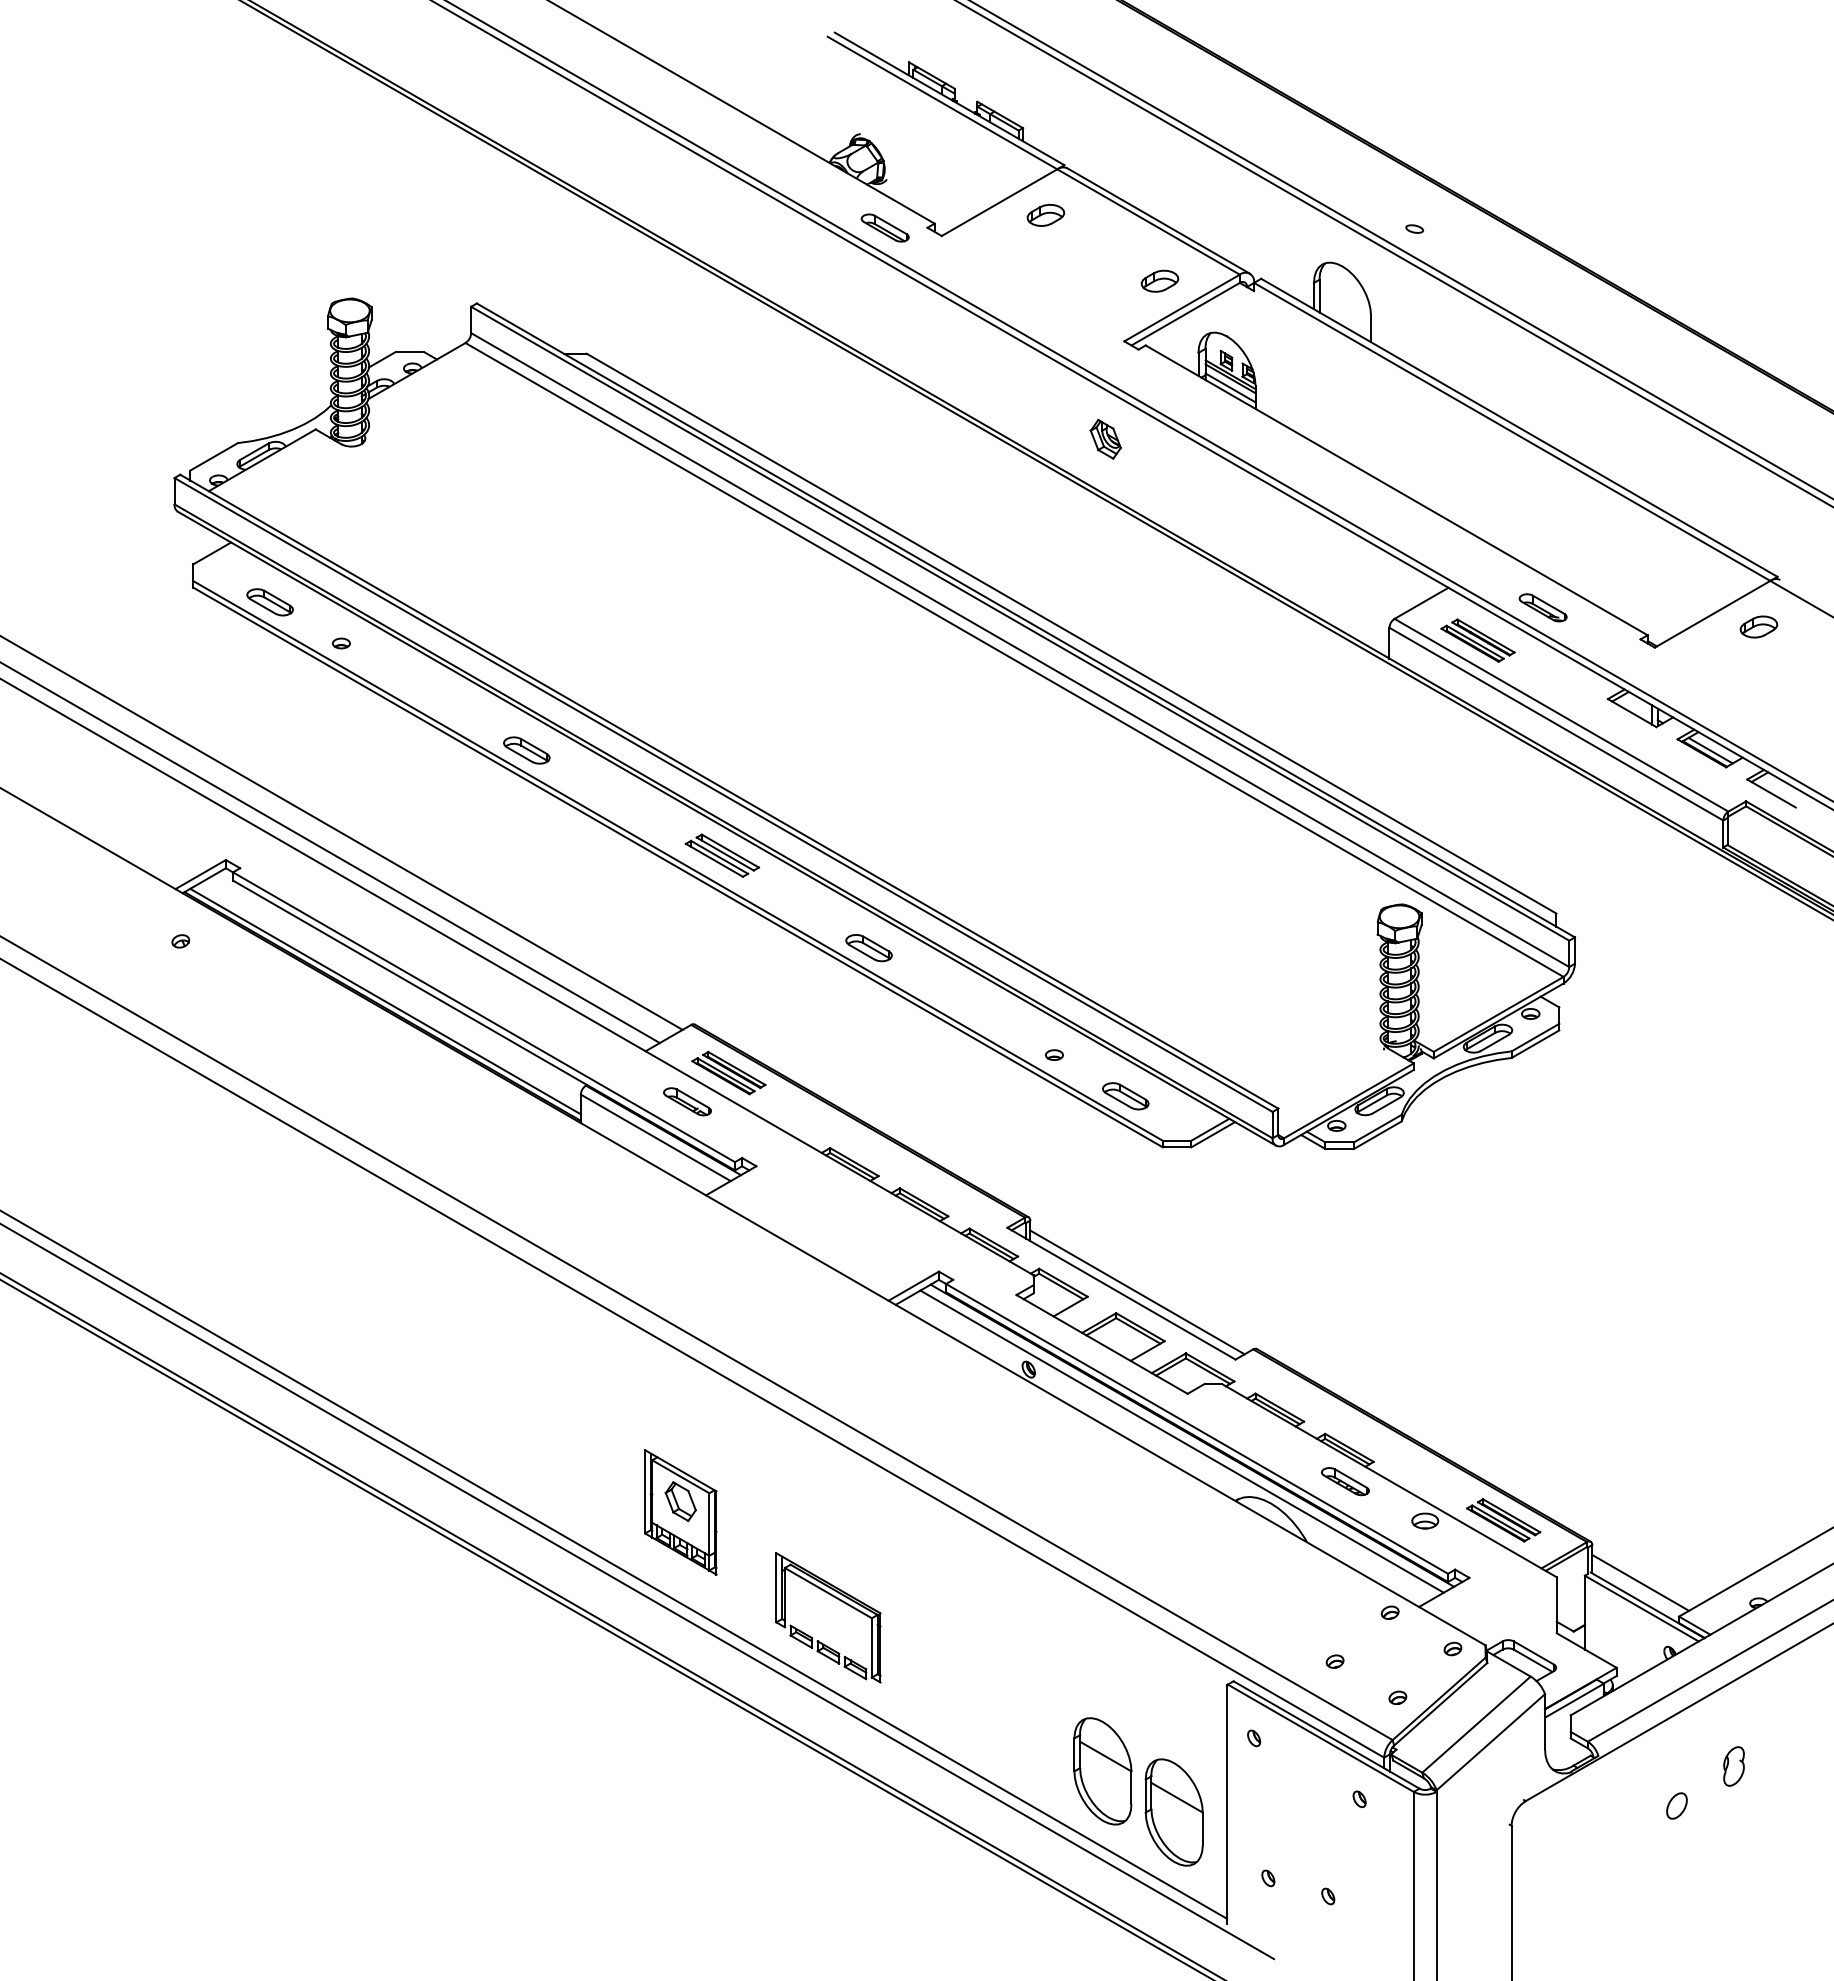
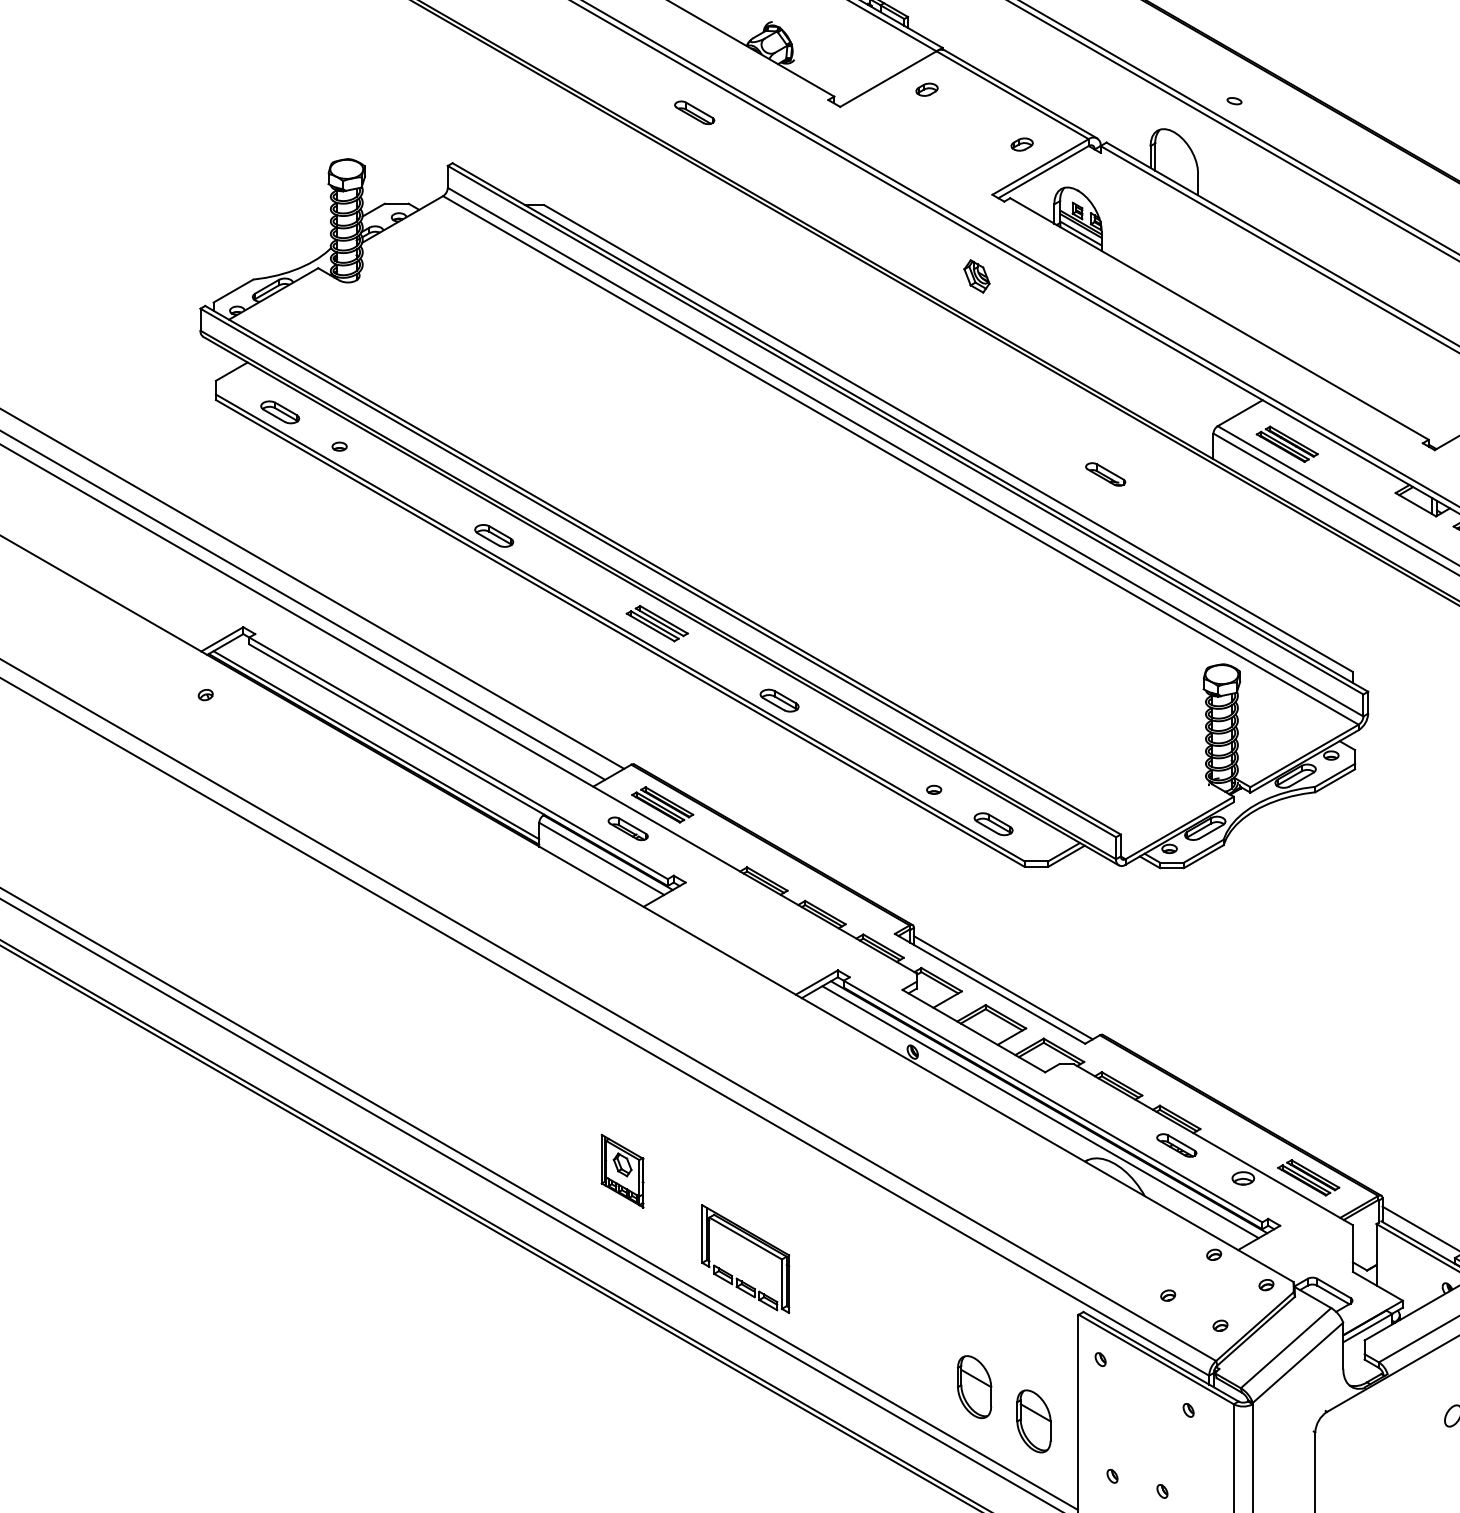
part: (1045, 215) -> (926, 89), size x0.7
part: (884, 227) -> (694, 112), moved
part: (1159, 280) -> (1021, 144), size x0.7
part: (1542, 607) -> (1105, 474), moved
part: (680, 1512) -> (622, 1171), size x0.7
part: (1102, 1771) -> (974, 1387), size x0.7
part: (1173, 1812) -> (1033, 1421), size x0.7

